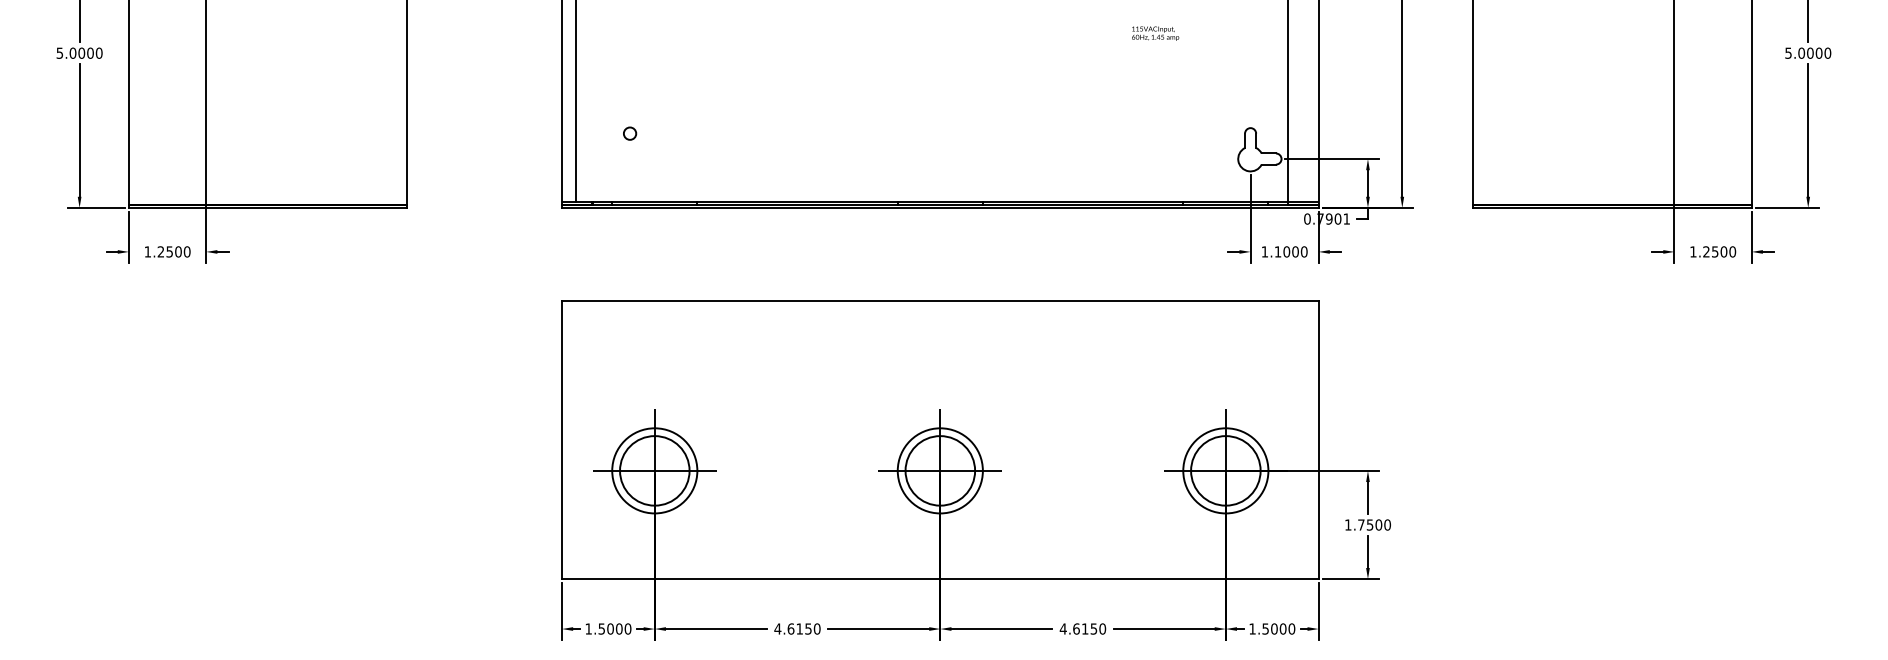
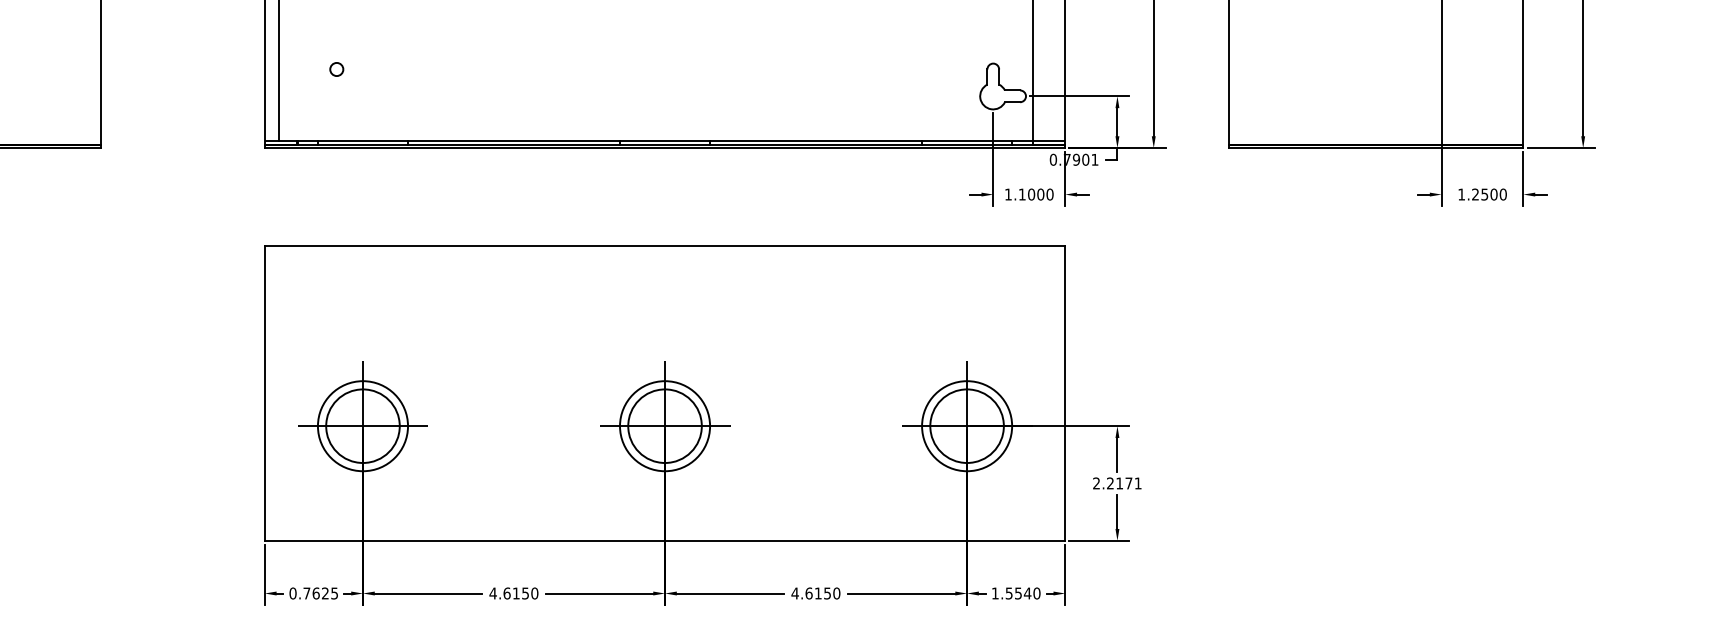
text: (1367, 524) -> (1116, 482), 1.7500 -> 2.2171
text: (608, 628) -> (314, 592), 1.5000 -> 0.7625
text: (1278, 628) -> (1022, 592), 1.5000 -> 1.5540

